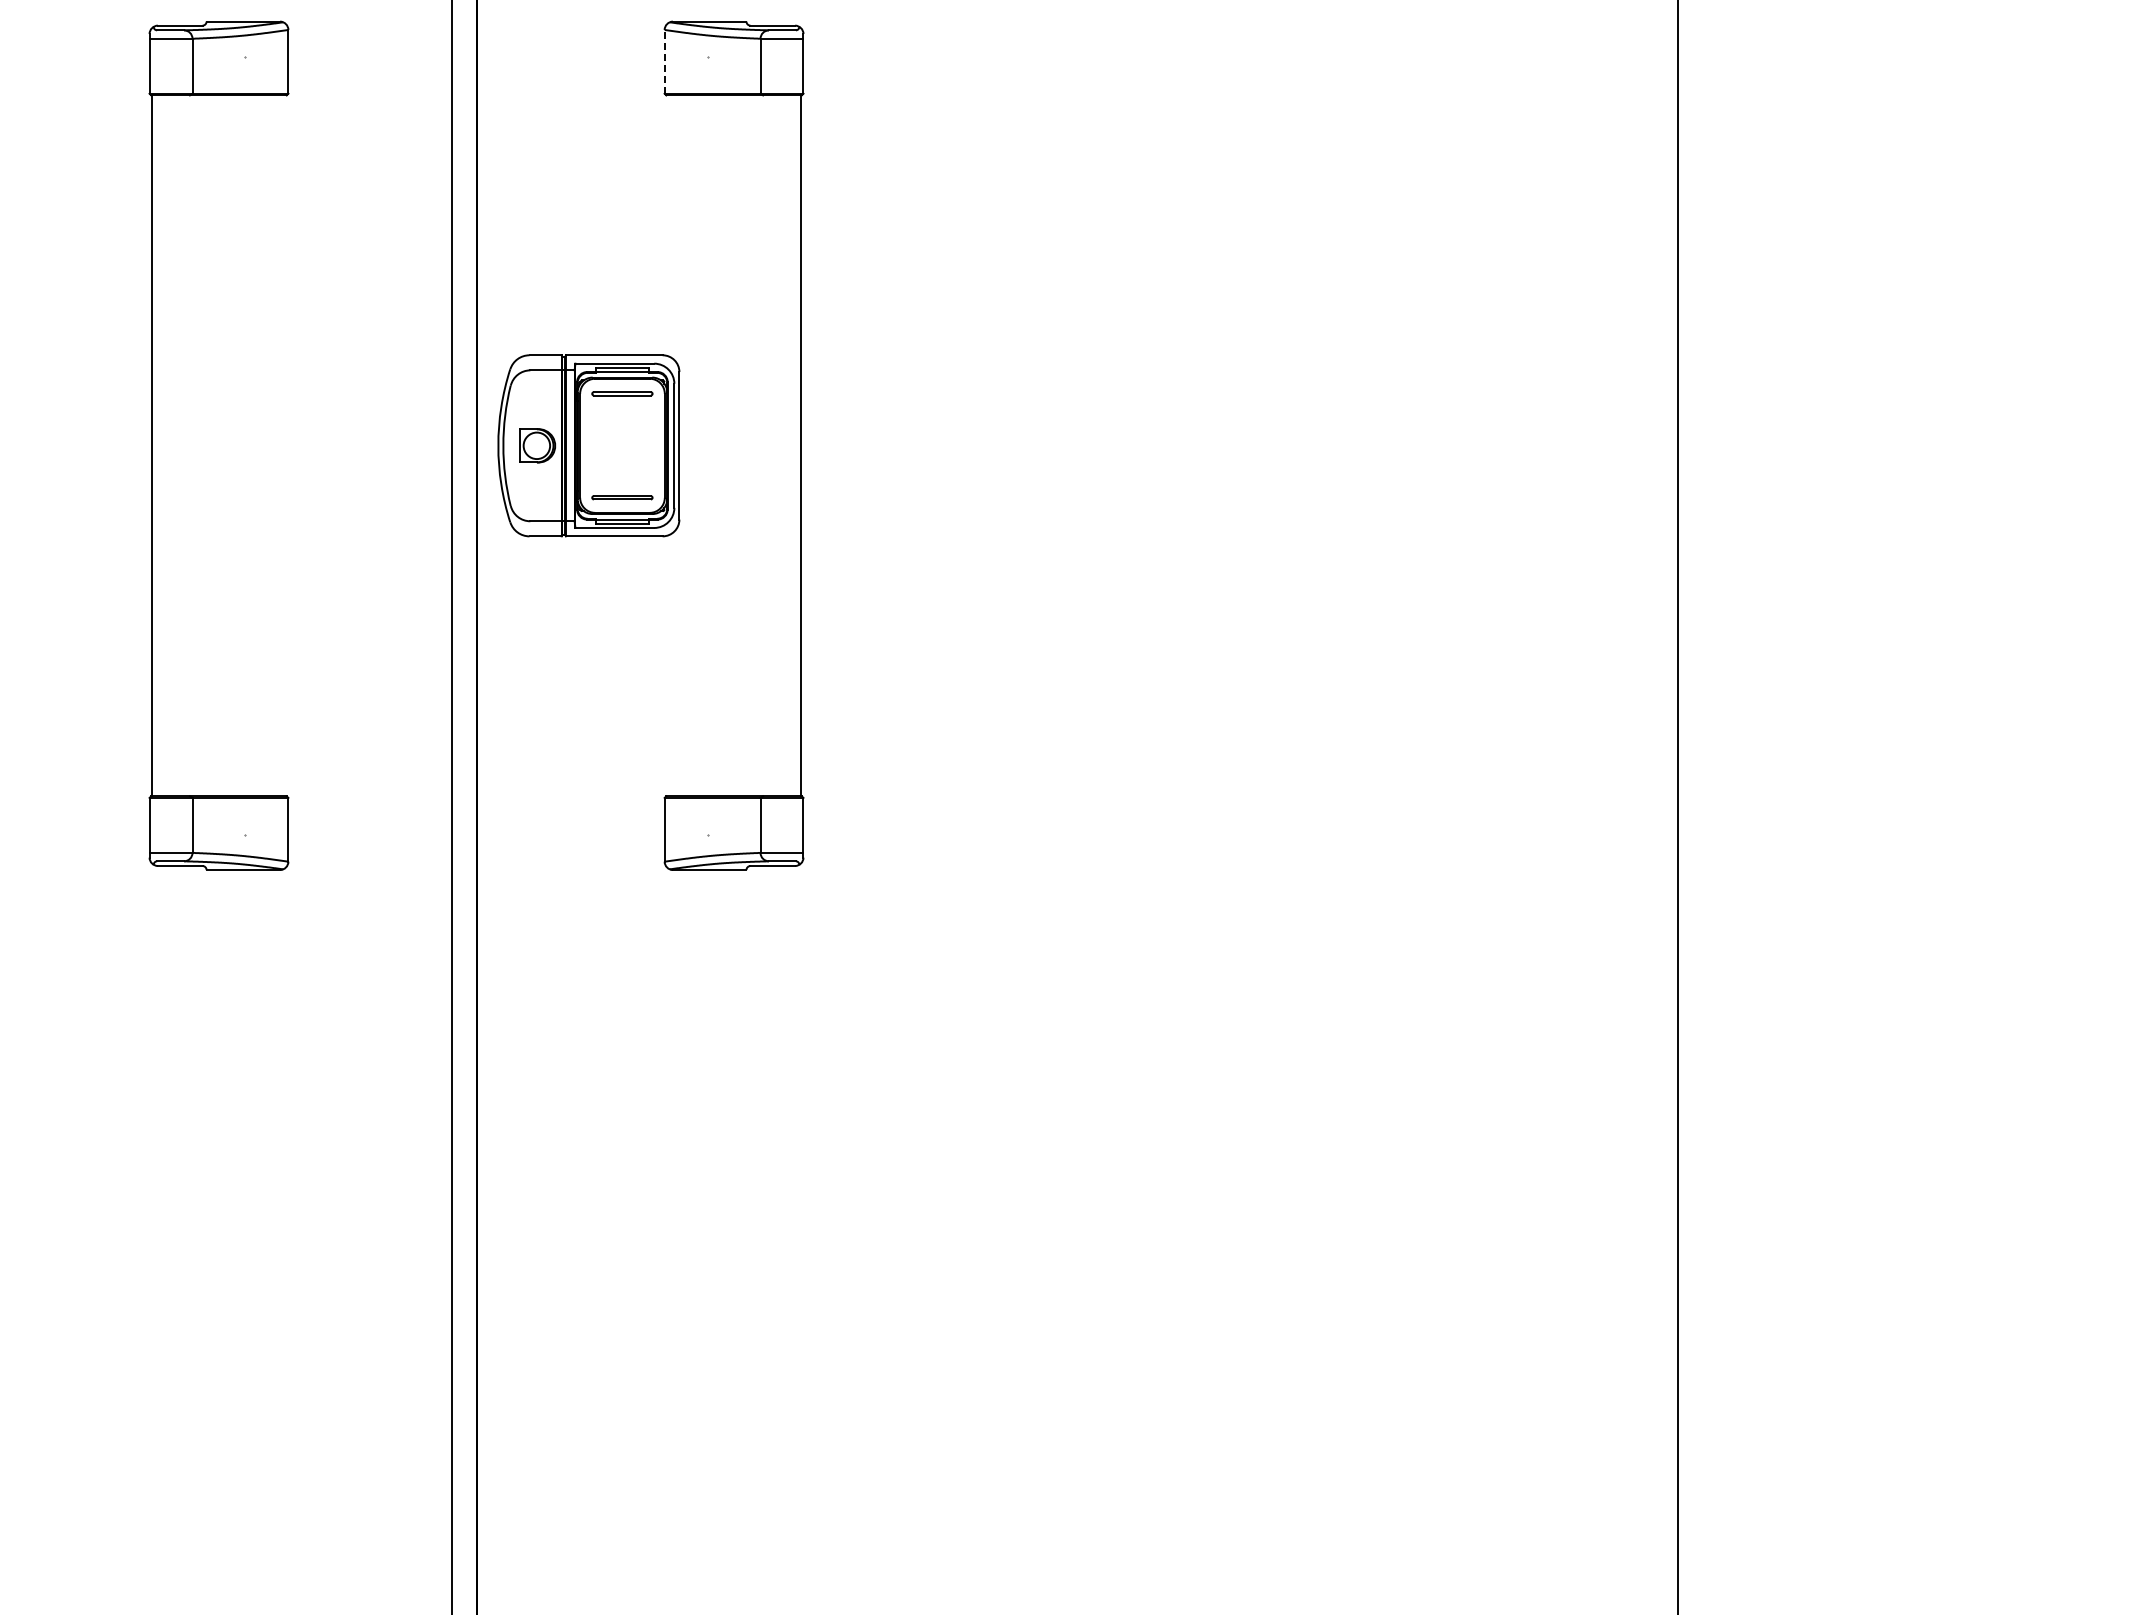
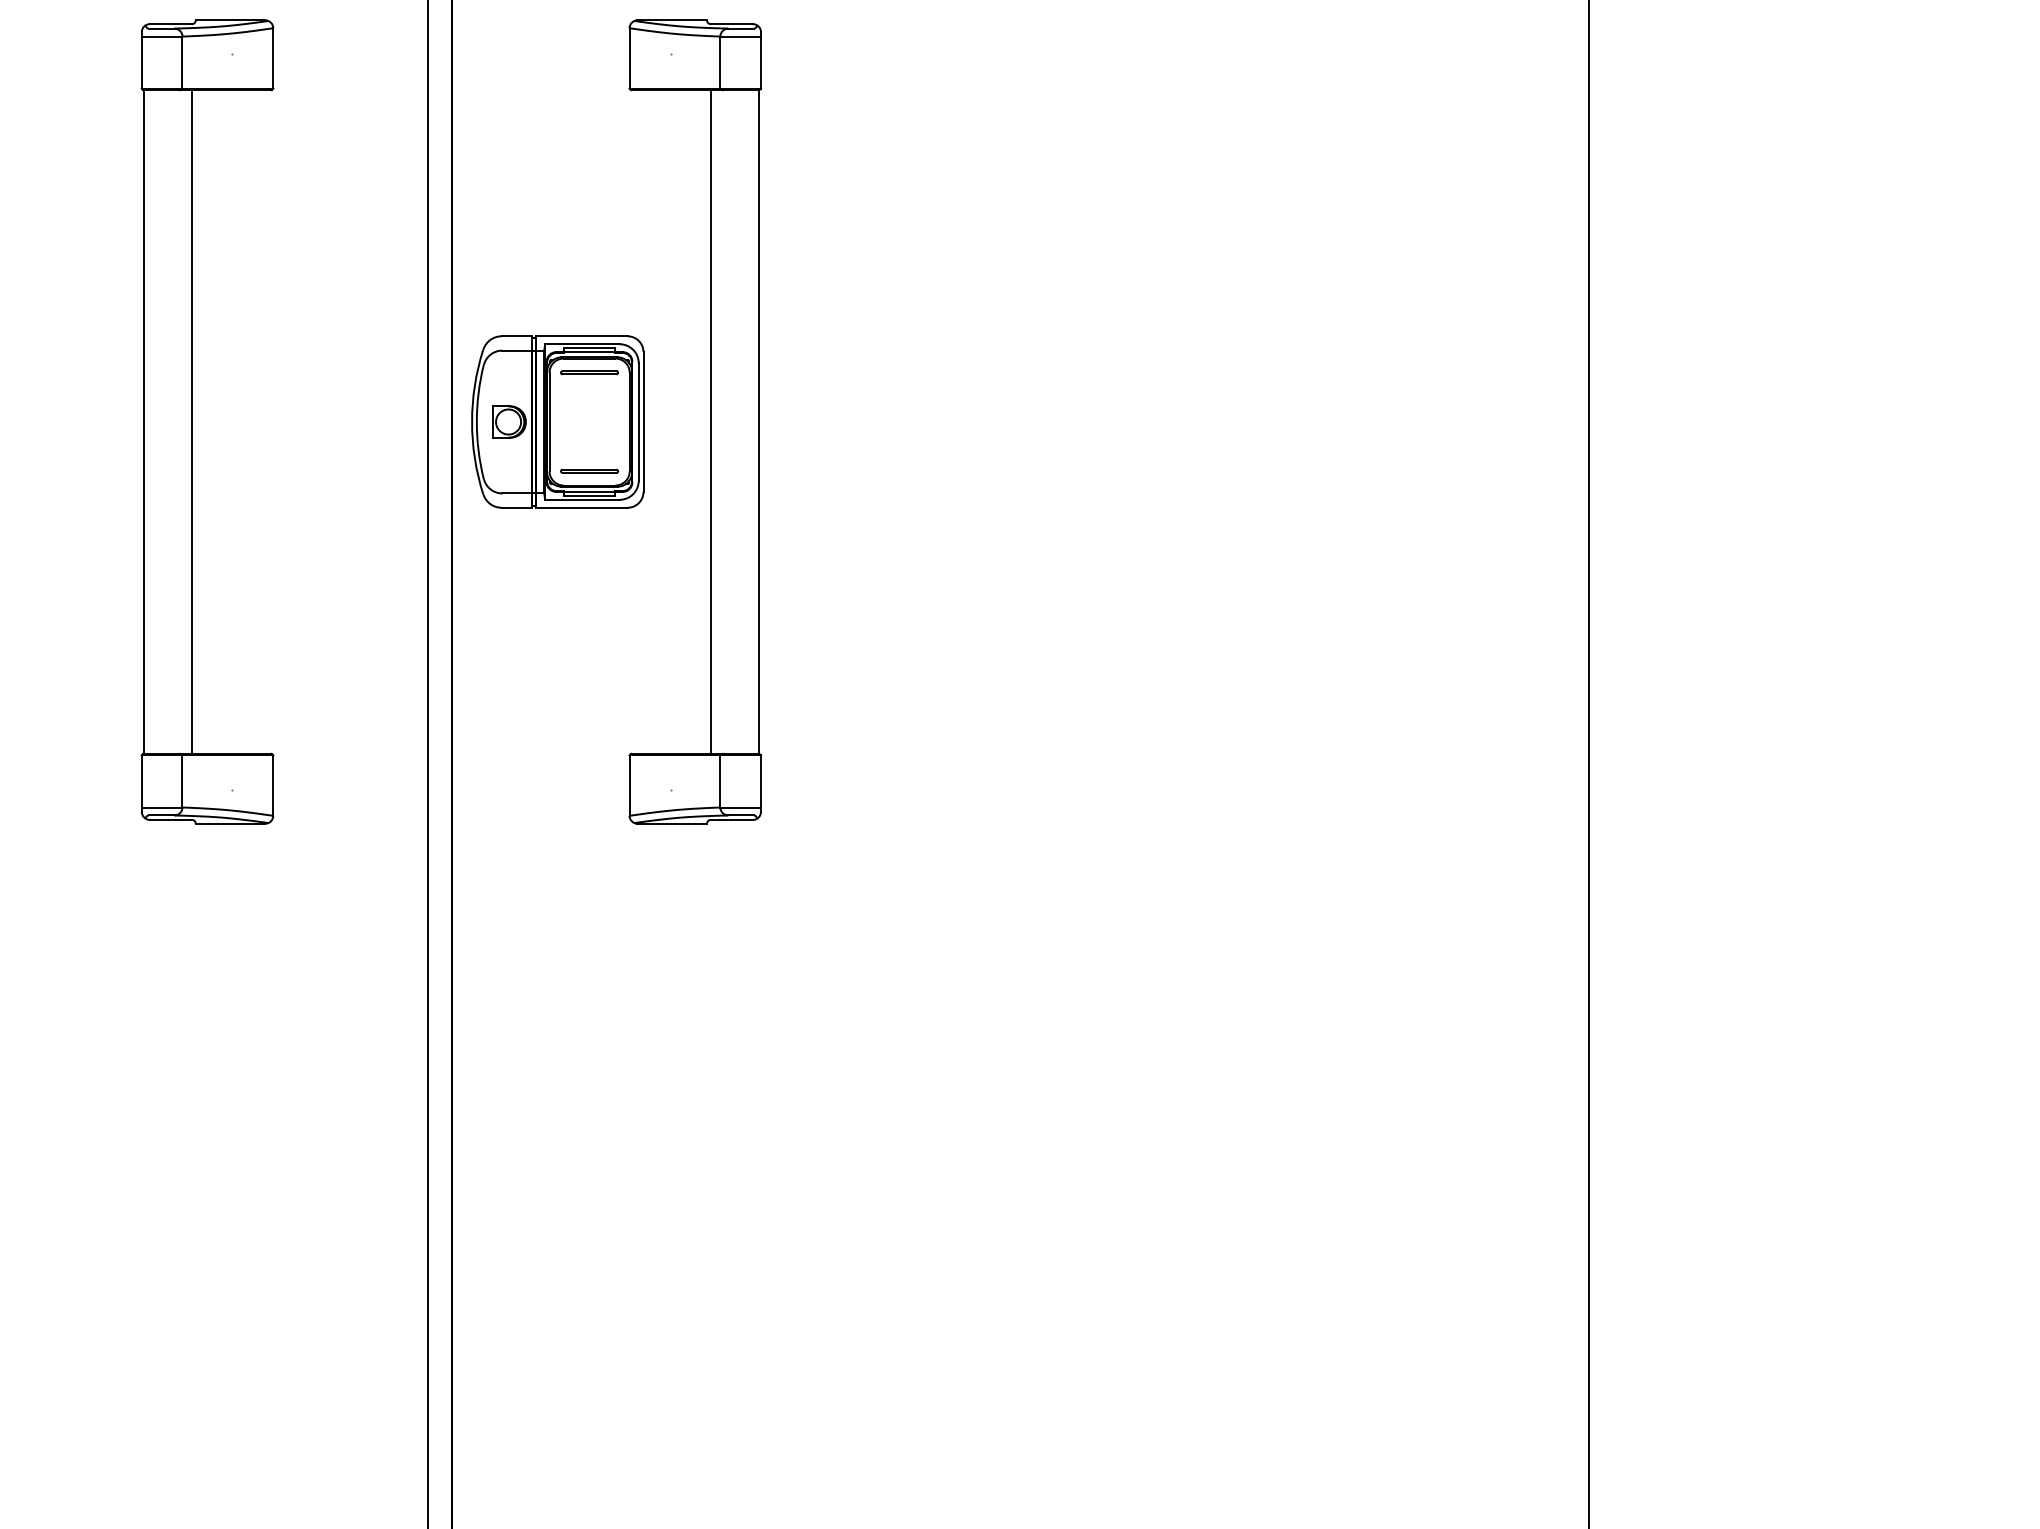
line: (664, 61) -> (629, 58), dashed -> solid
line: (202, 445) -> (191, 421), added
line: (750, 445) -> (710, 421), added

